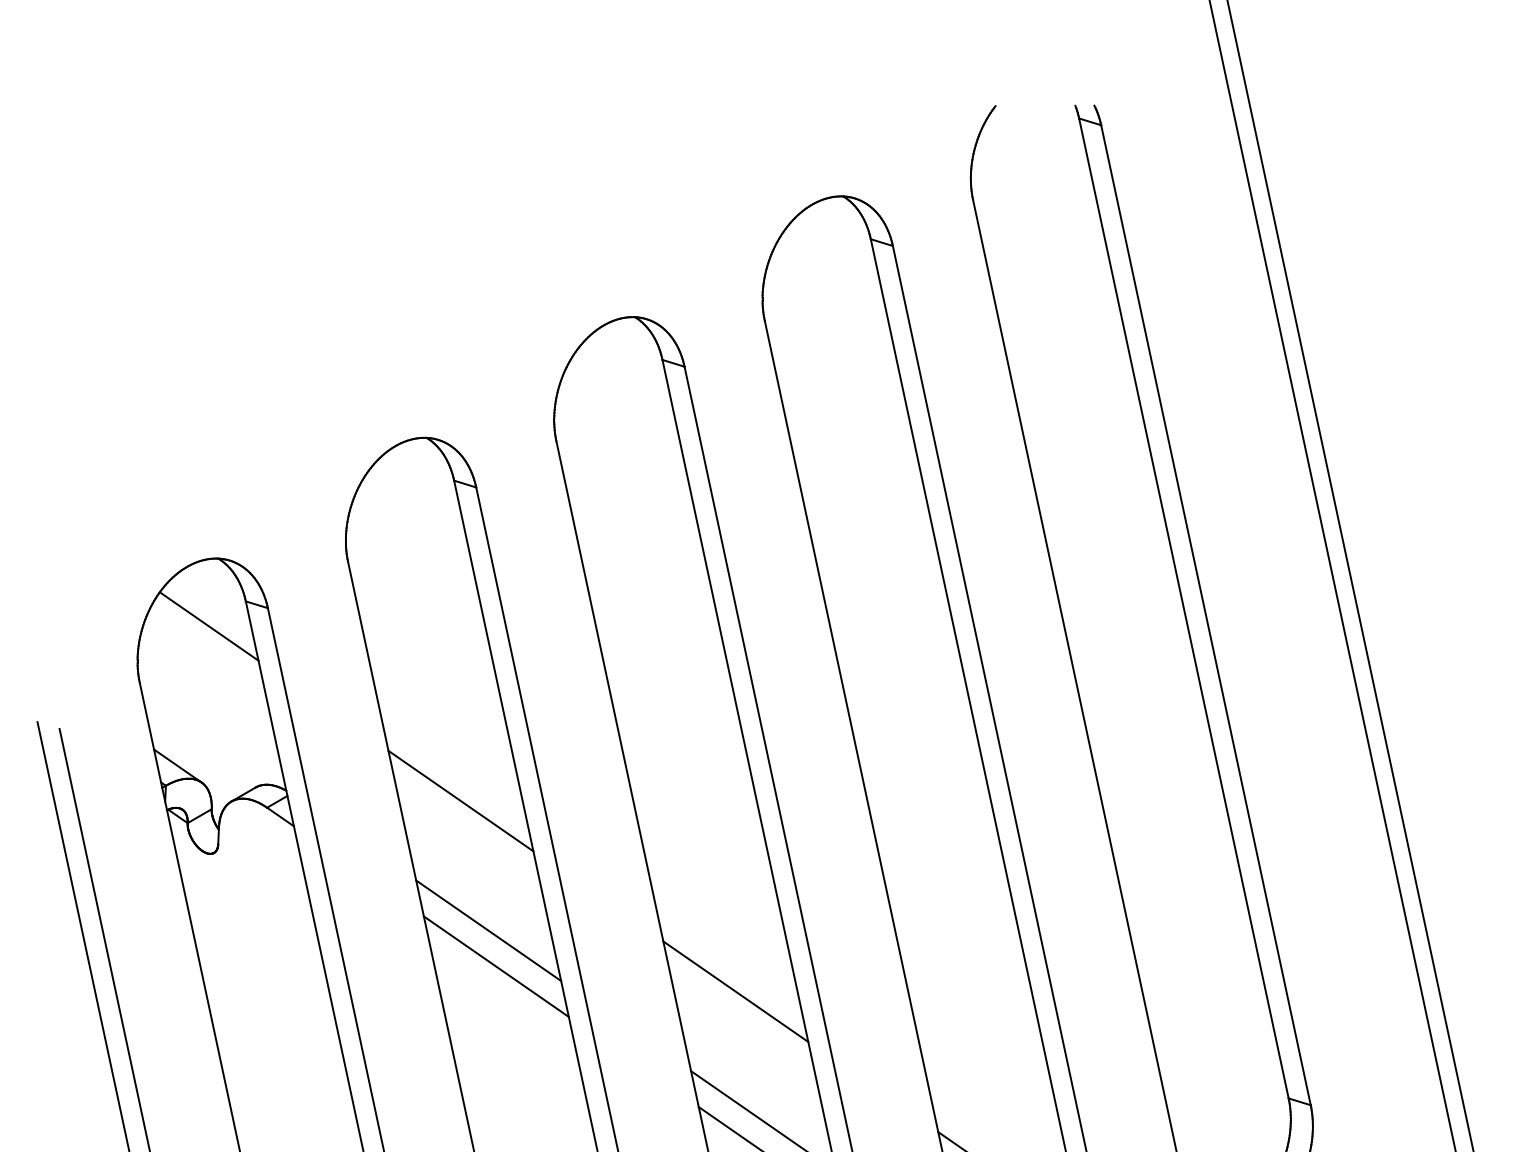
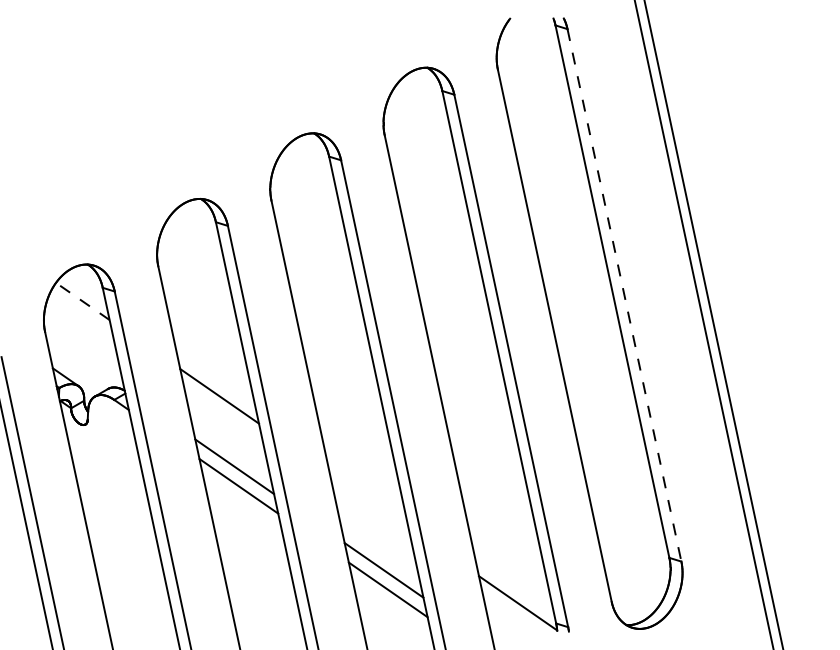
line: (1206, 615) -> (624, 295), solid -> dashed
line: (208, 626) -> (82, 301), solid -> dashed
line: (734, 990) -> (368, 499), removed

